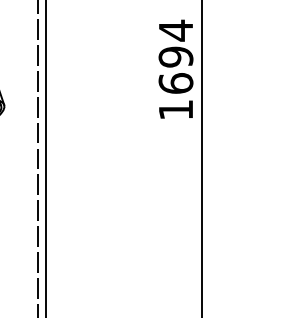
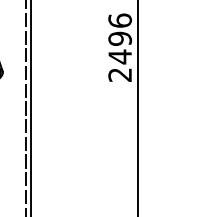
text: (176, 69) -> (120, 47), 1694 -> 2496

